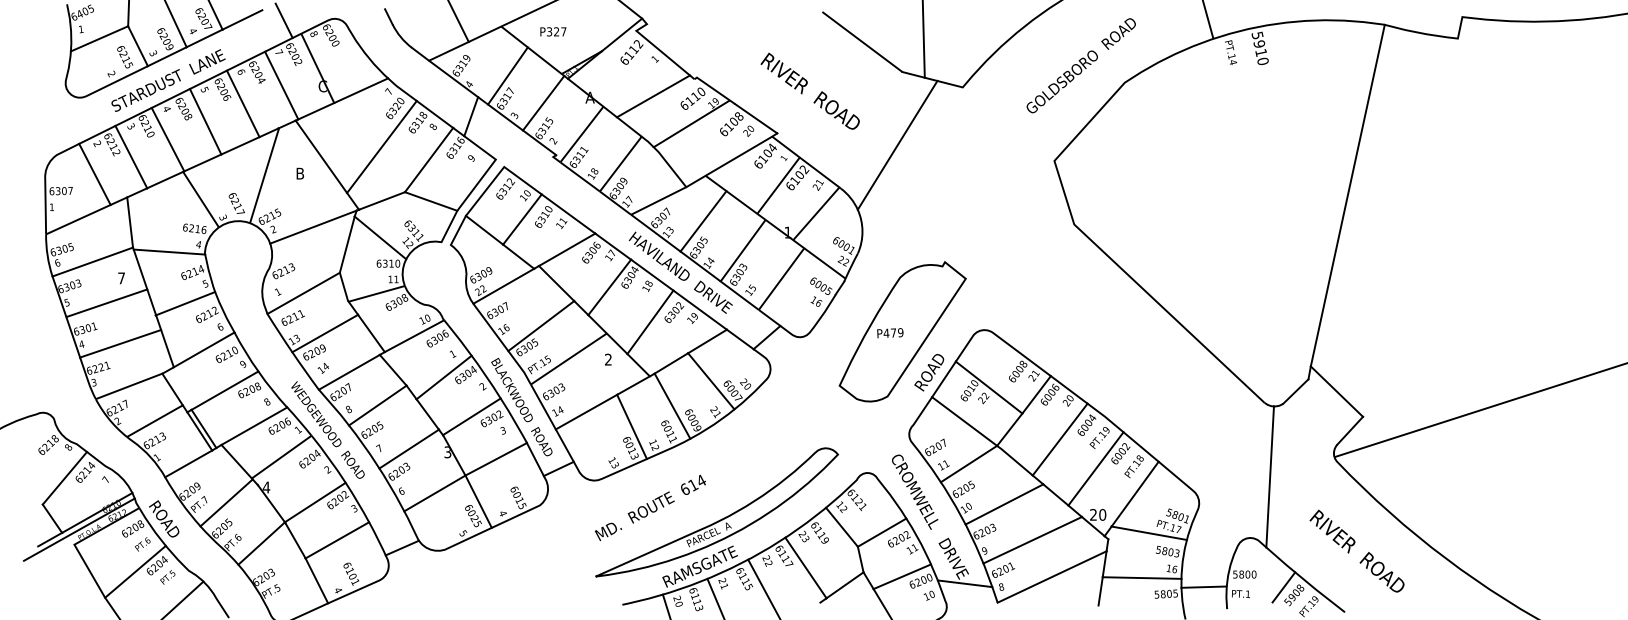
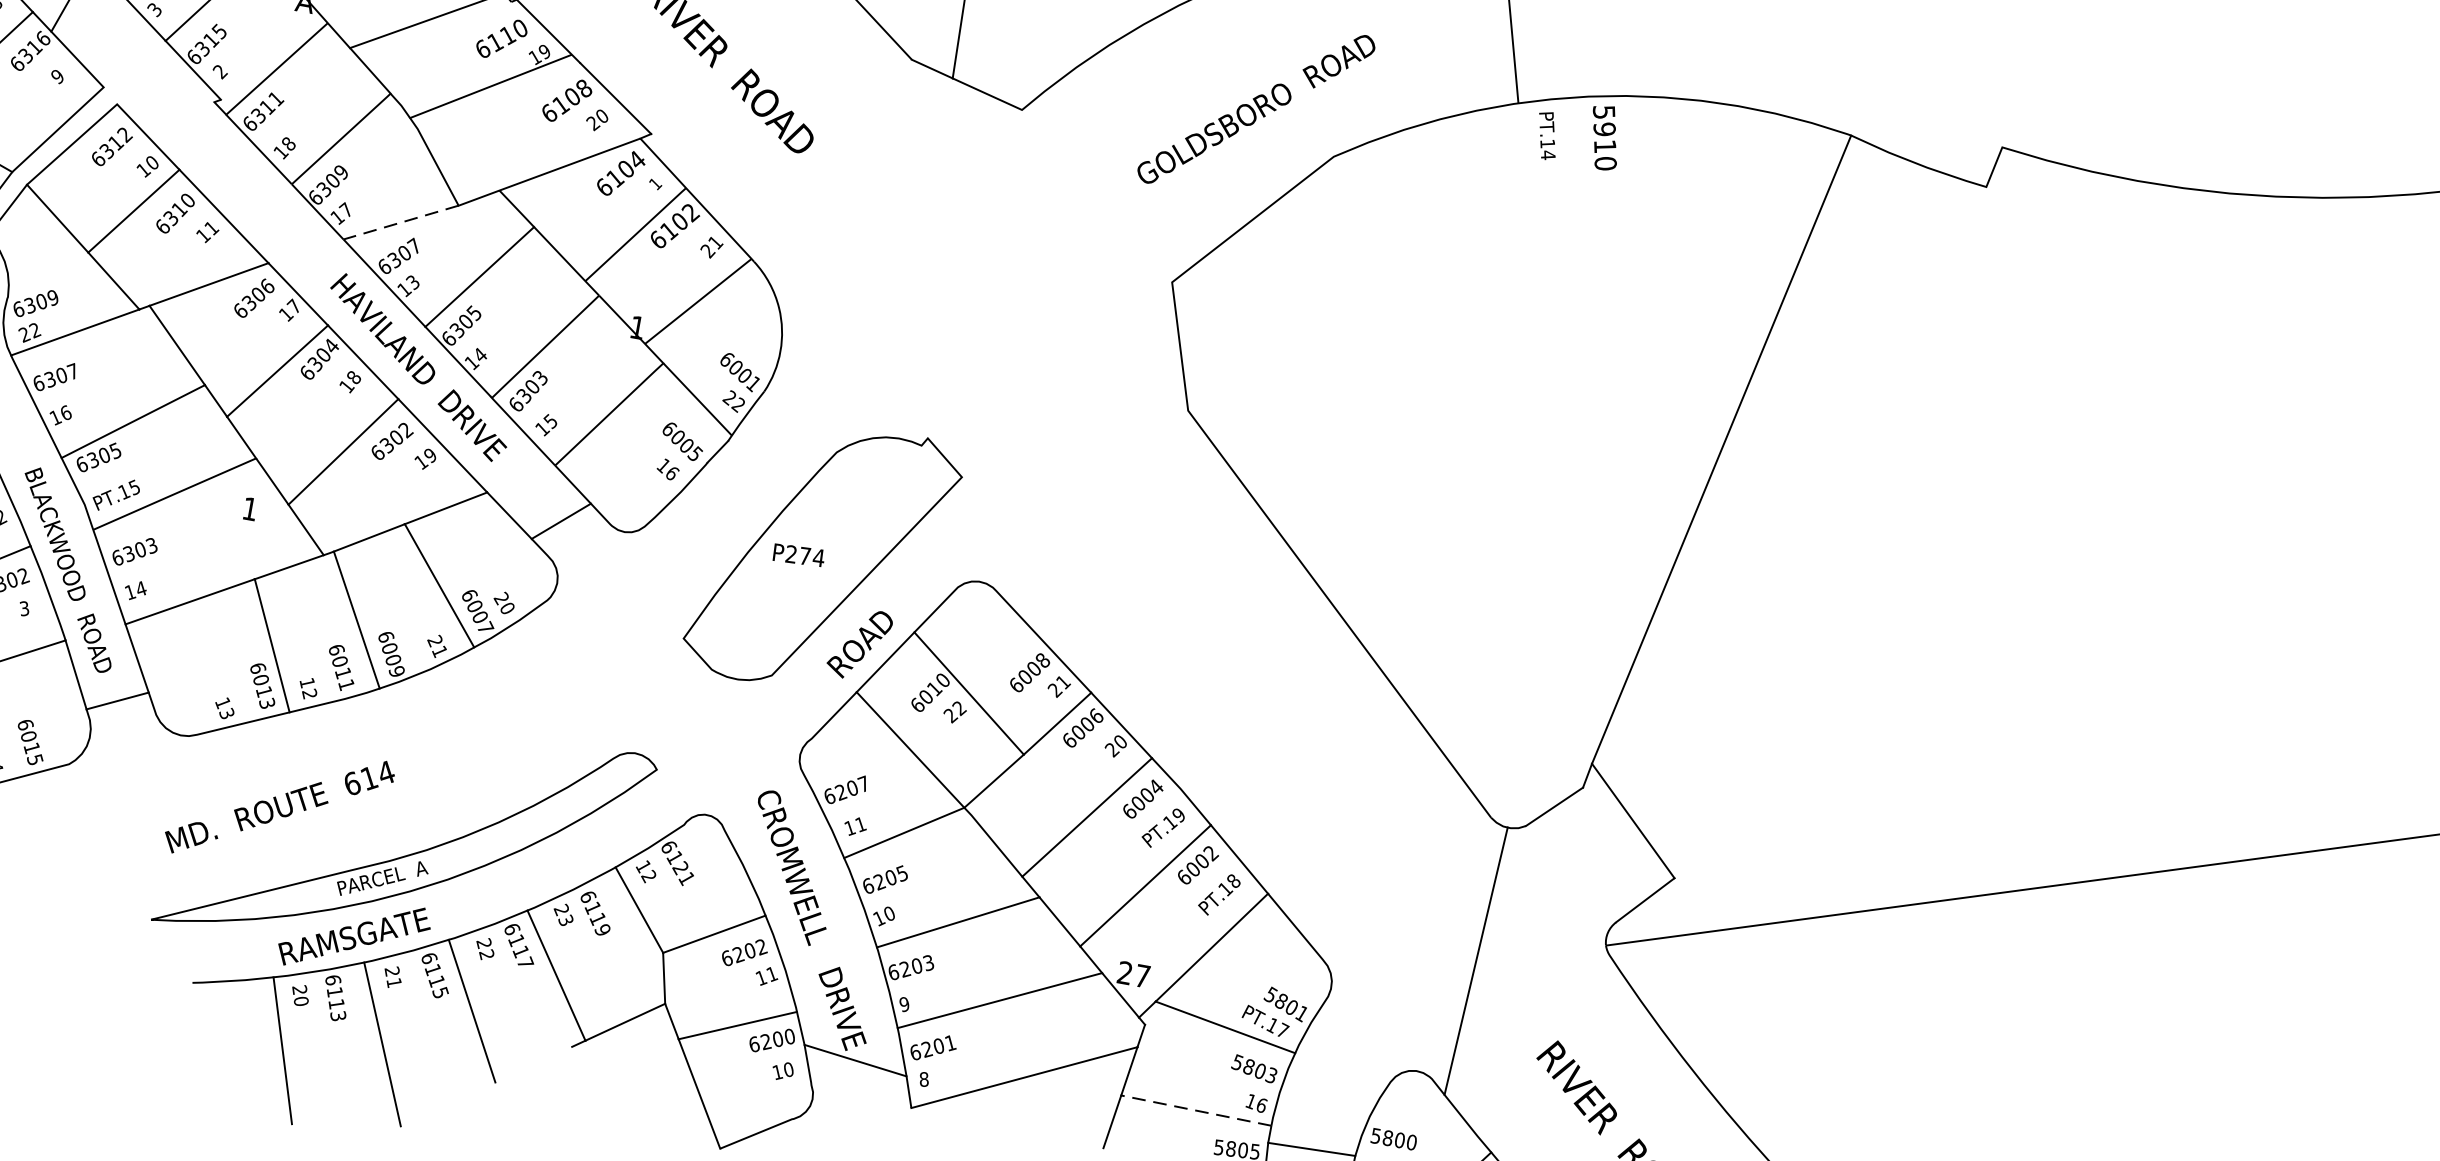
line: (897, 144) -> (877, 196), removed
line: (659, 200) -> (402, 221), solid -> dashed
text: (893, 332) -> (805, 555), P479 -> P274
text: (608, 359) -> (250, 508), 2 -> 1
text: (1102, 514) -> (1142, 975), 20 -> 27
line: (1141, 578) -> (1194, 1111), solid -> dashed

